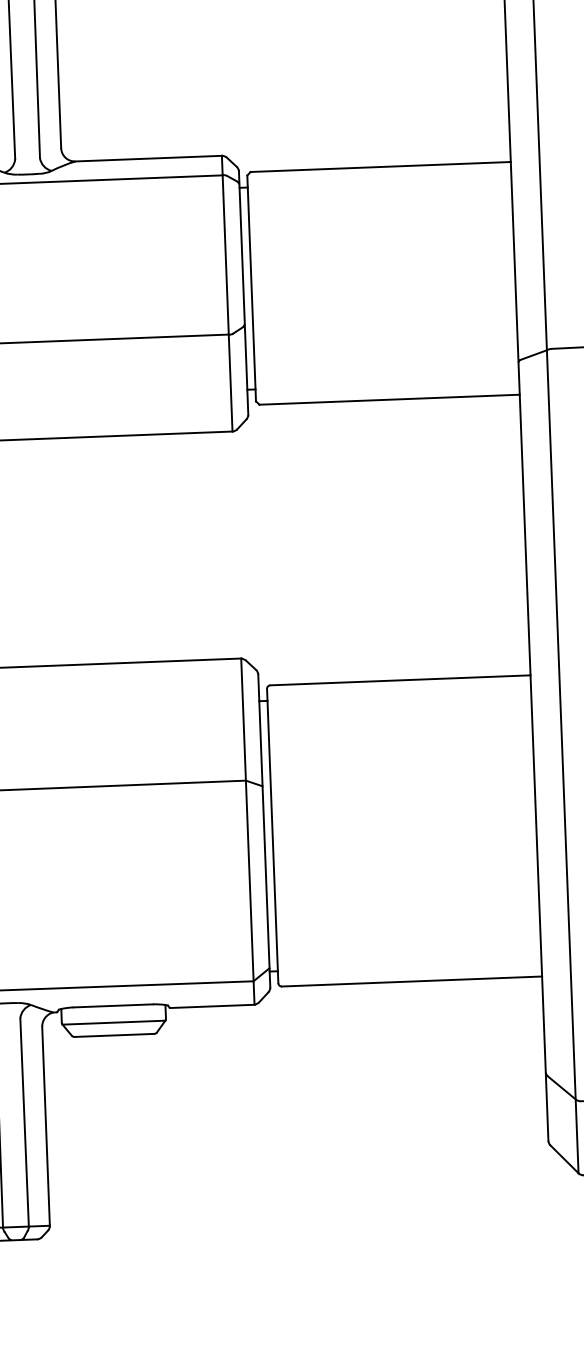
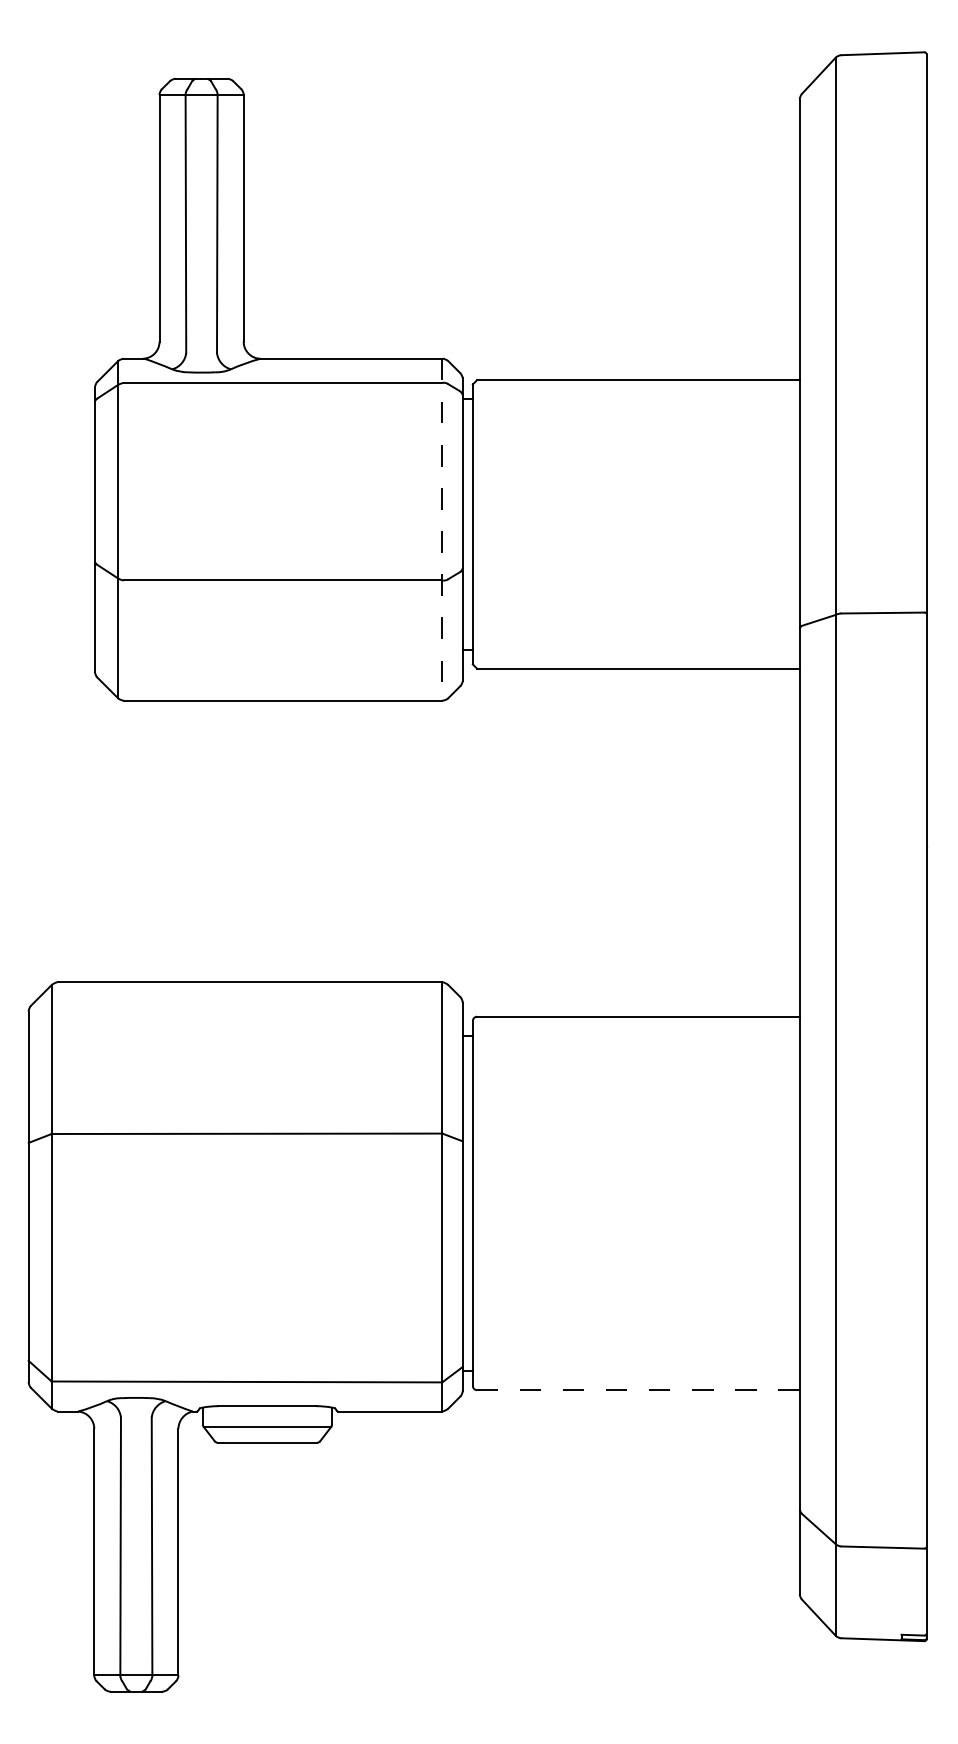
line: (227, 293) -> (442, 529), solid -> dashed
line: (411, 981) -> (637, 1390), solid -> dashed

